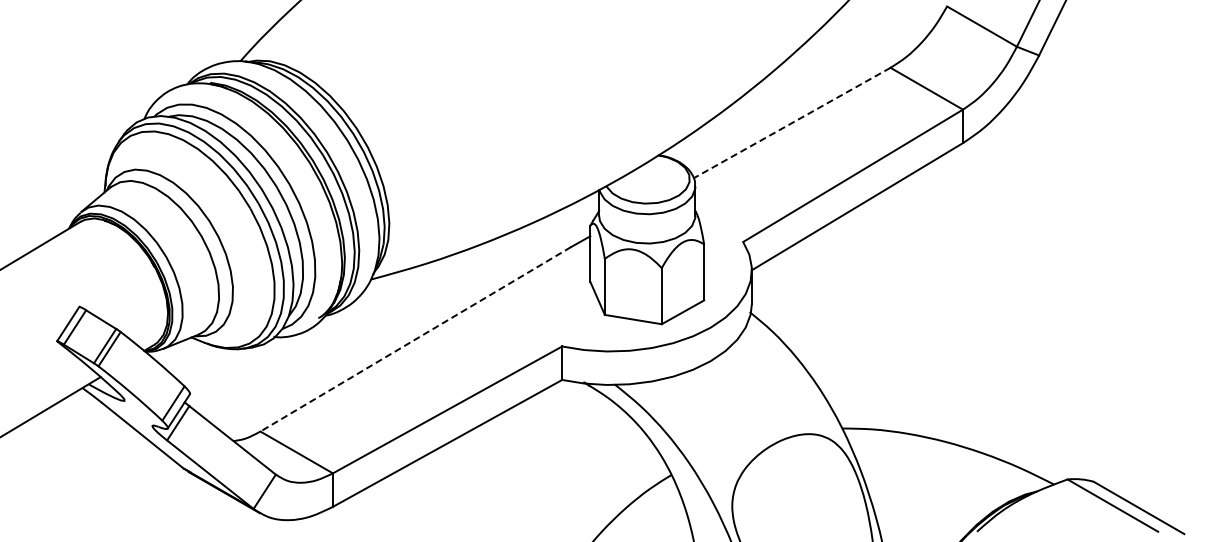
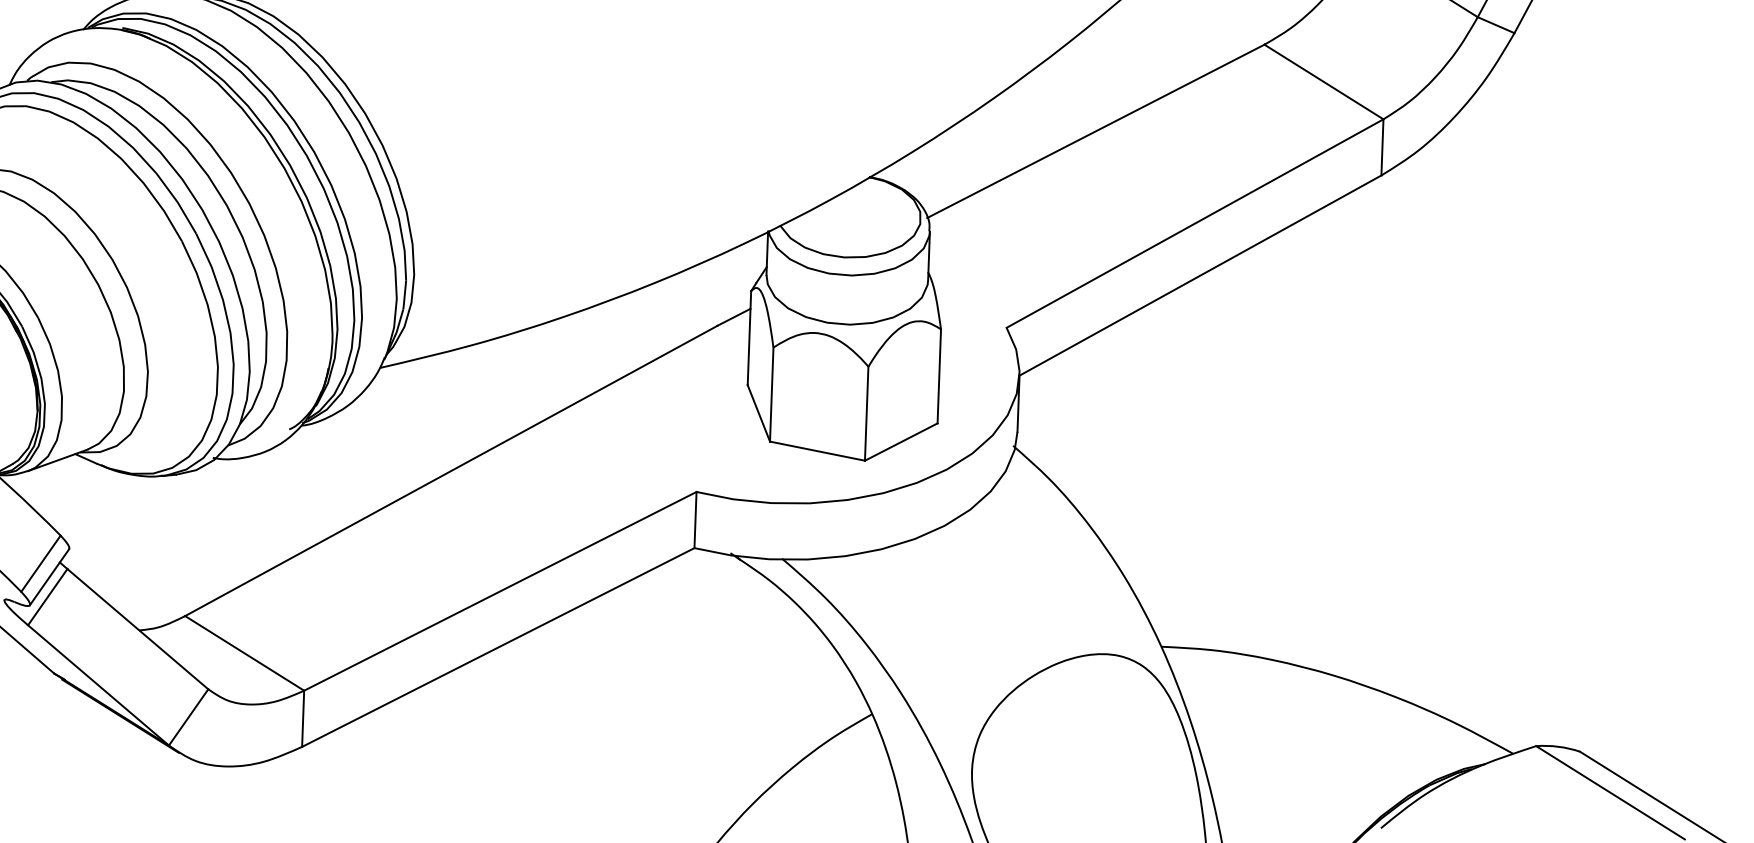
line: (792, 123) -> (1096, 132), dashed -> solid
line: (415, 339) -> (450, 471), dashed -> solid

